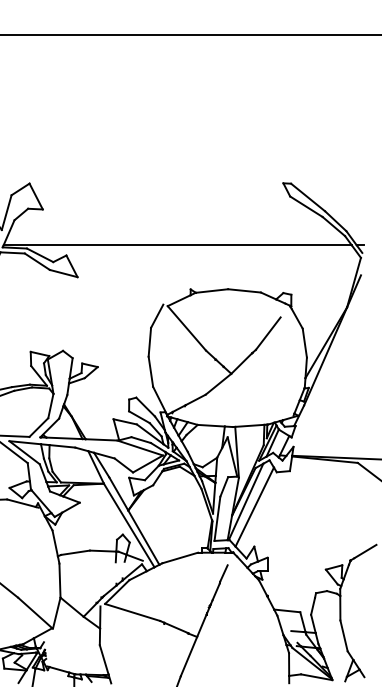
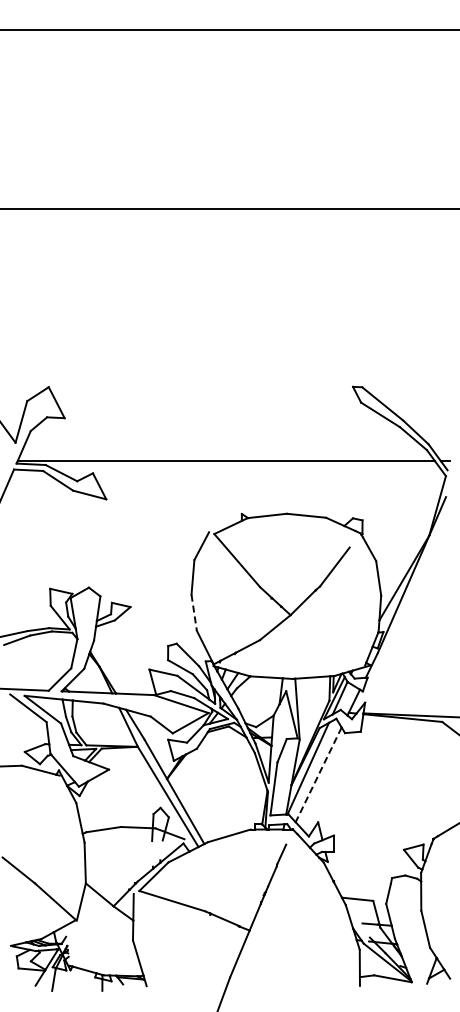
line: (151, 372) -> (194, 613), solid -> dashed
line: (254, 506) -> (318, 774), solid -> dashed

